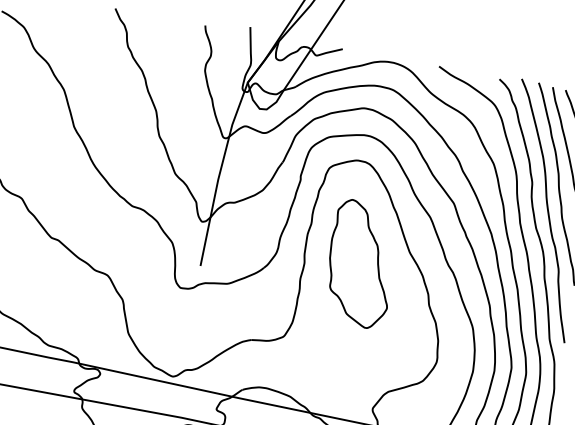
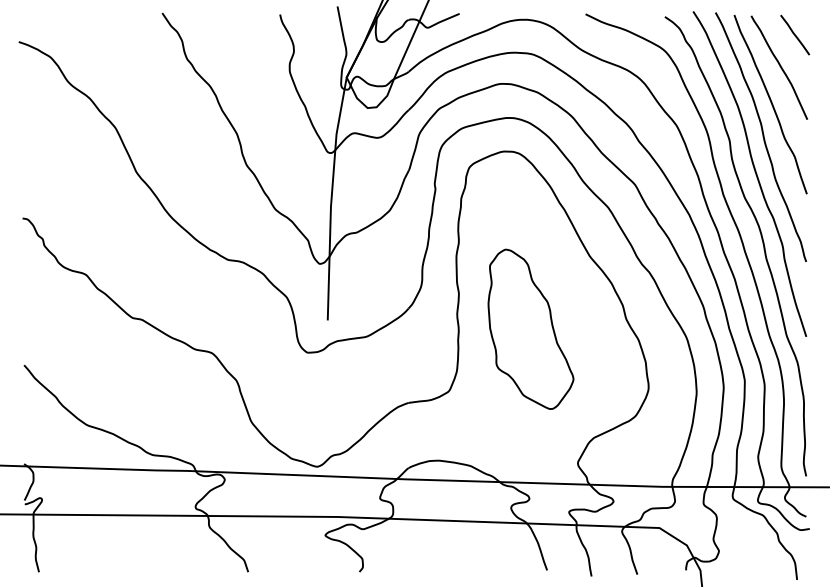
part: (360, 263) -> (530, 328), moved

